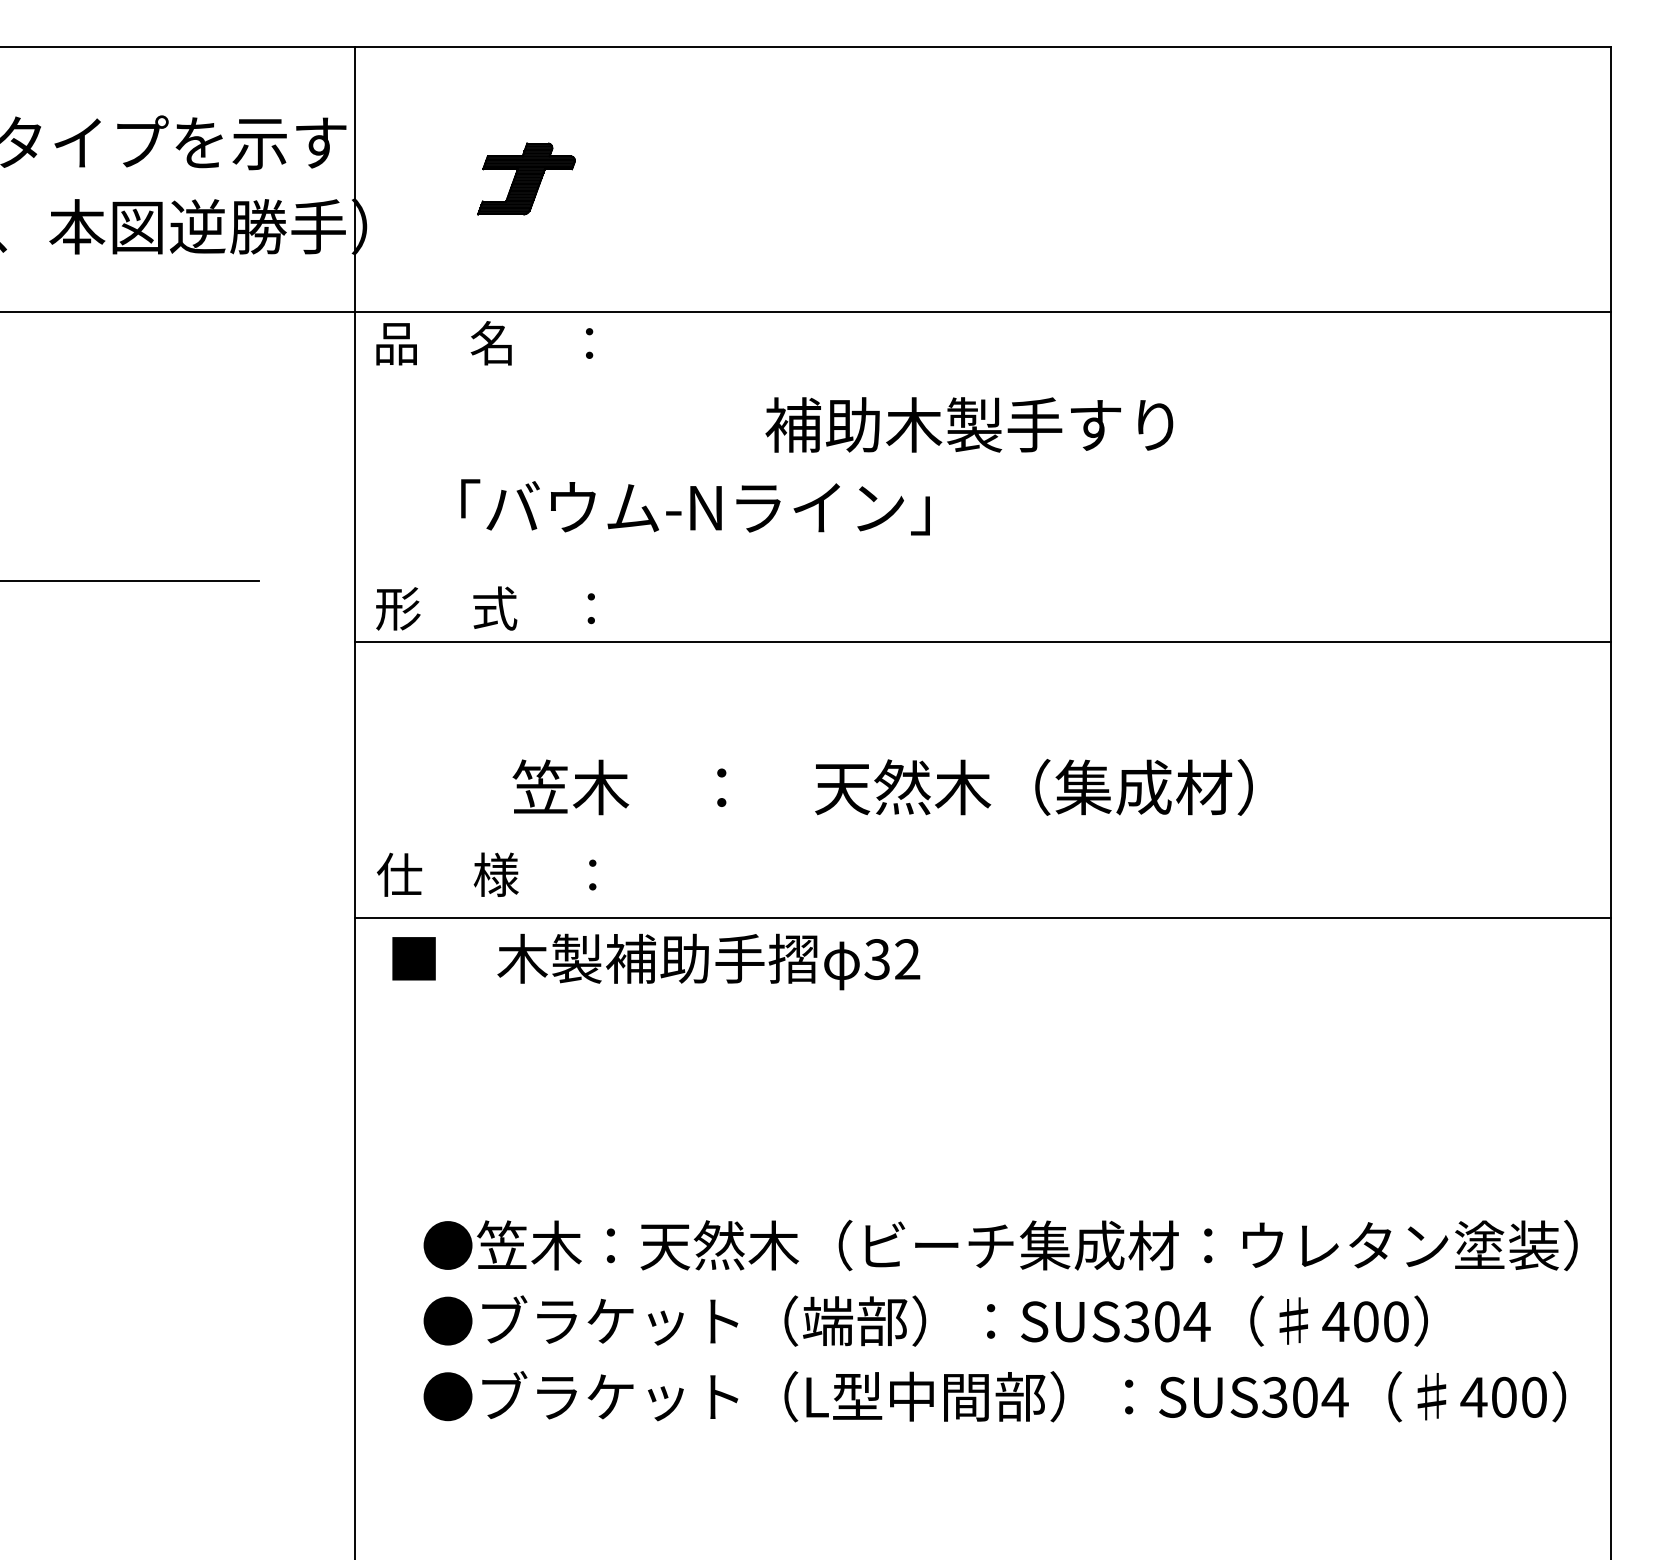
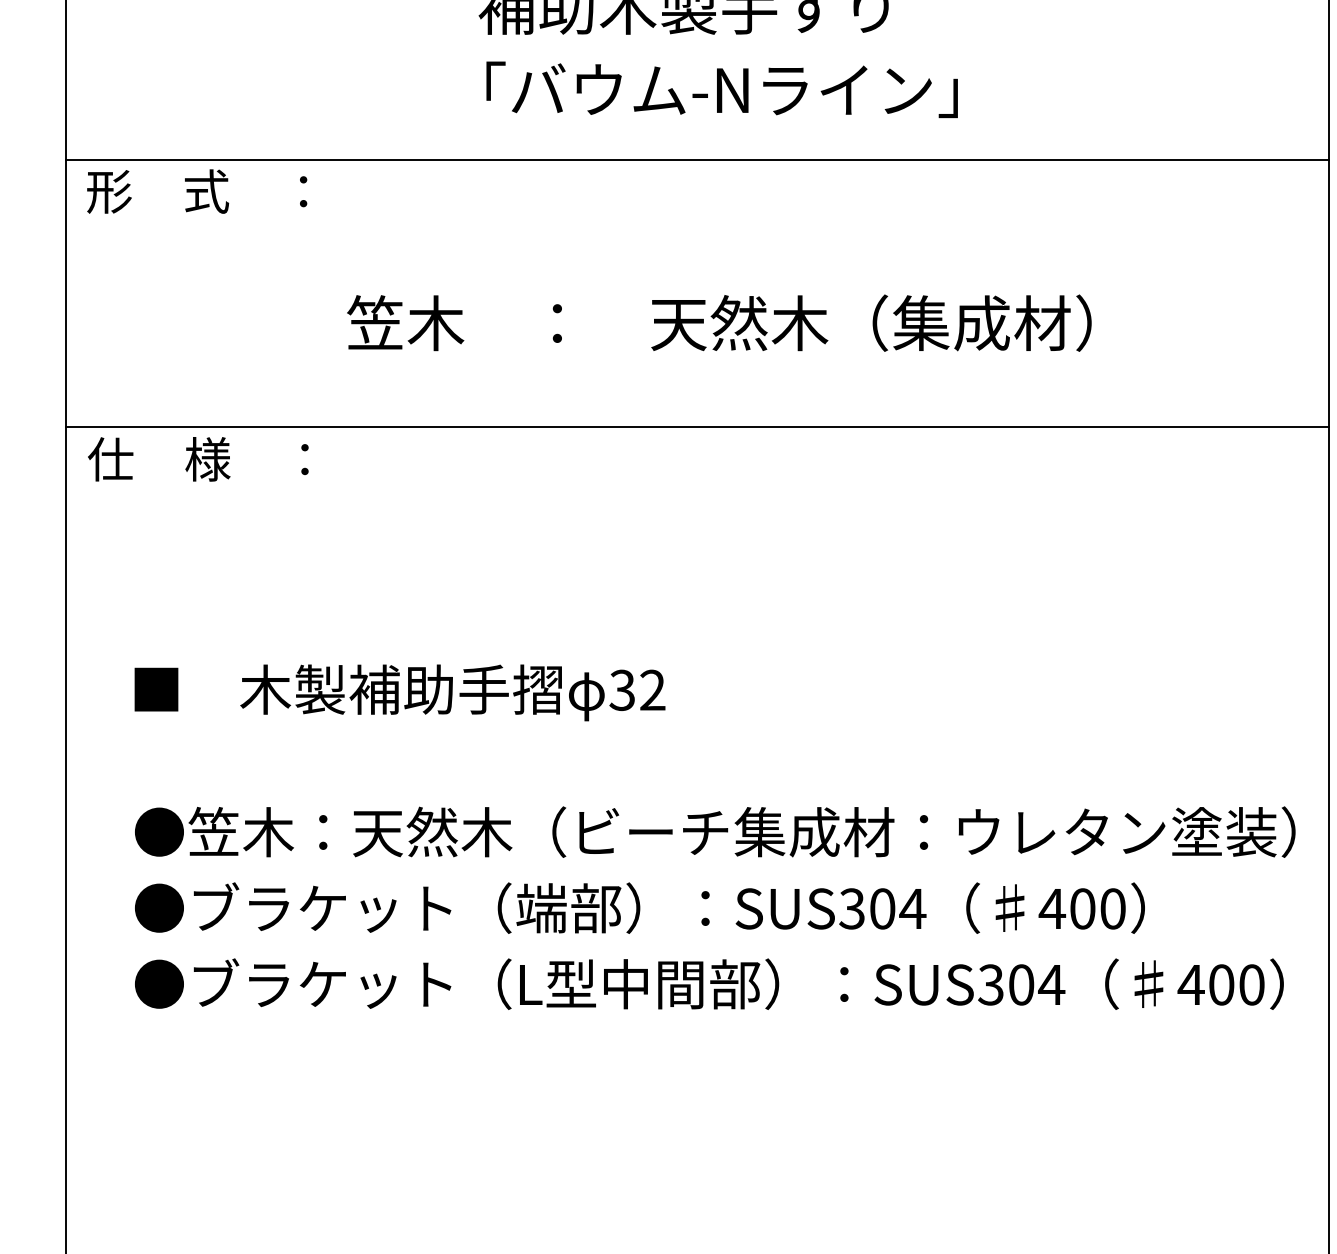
text: (695, 507) -> (722, 89), moved
line: (983, 641) -> (697, 160), moved
text: (882, 787) -> (719, 323), moved
line: (983, 917) -> (697, 426), moved
text: (656, 961) -> (400, 692), moved

